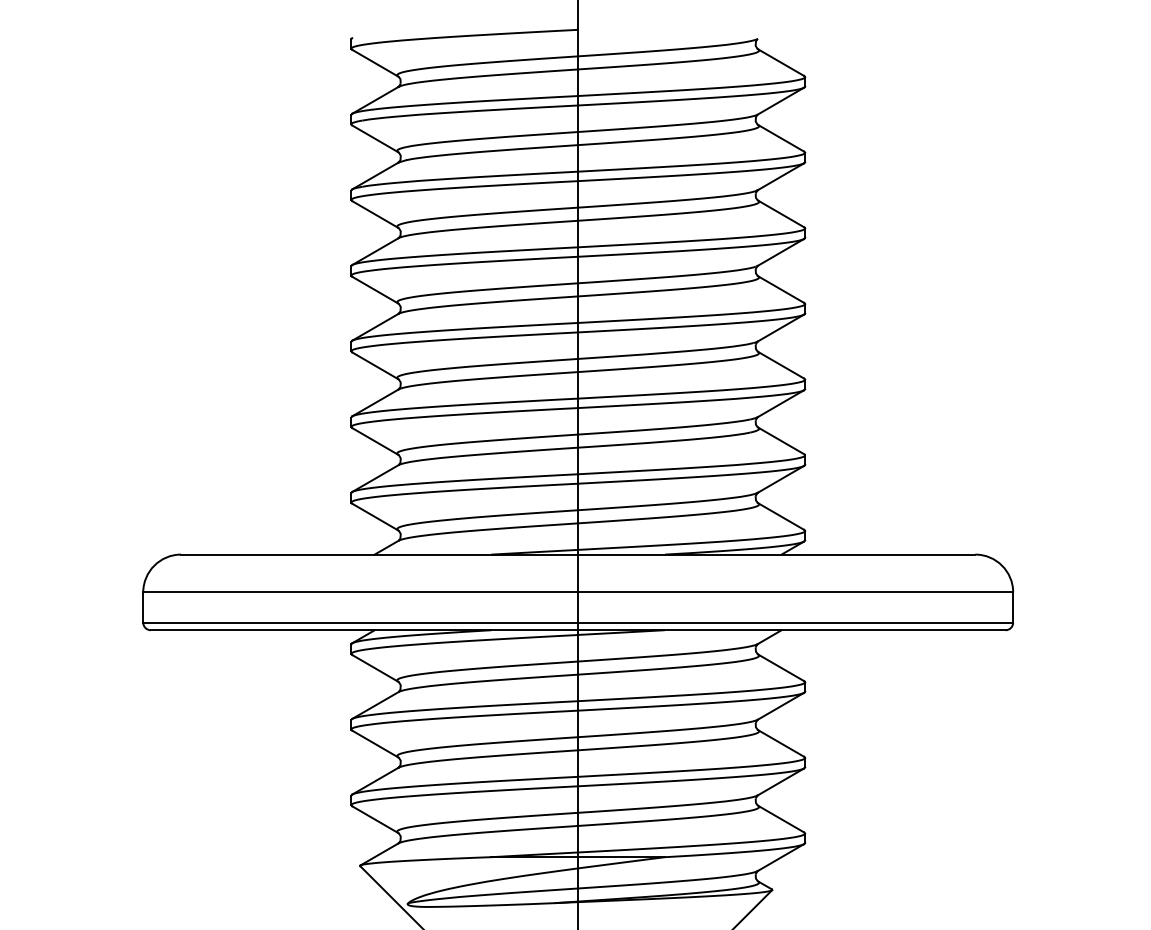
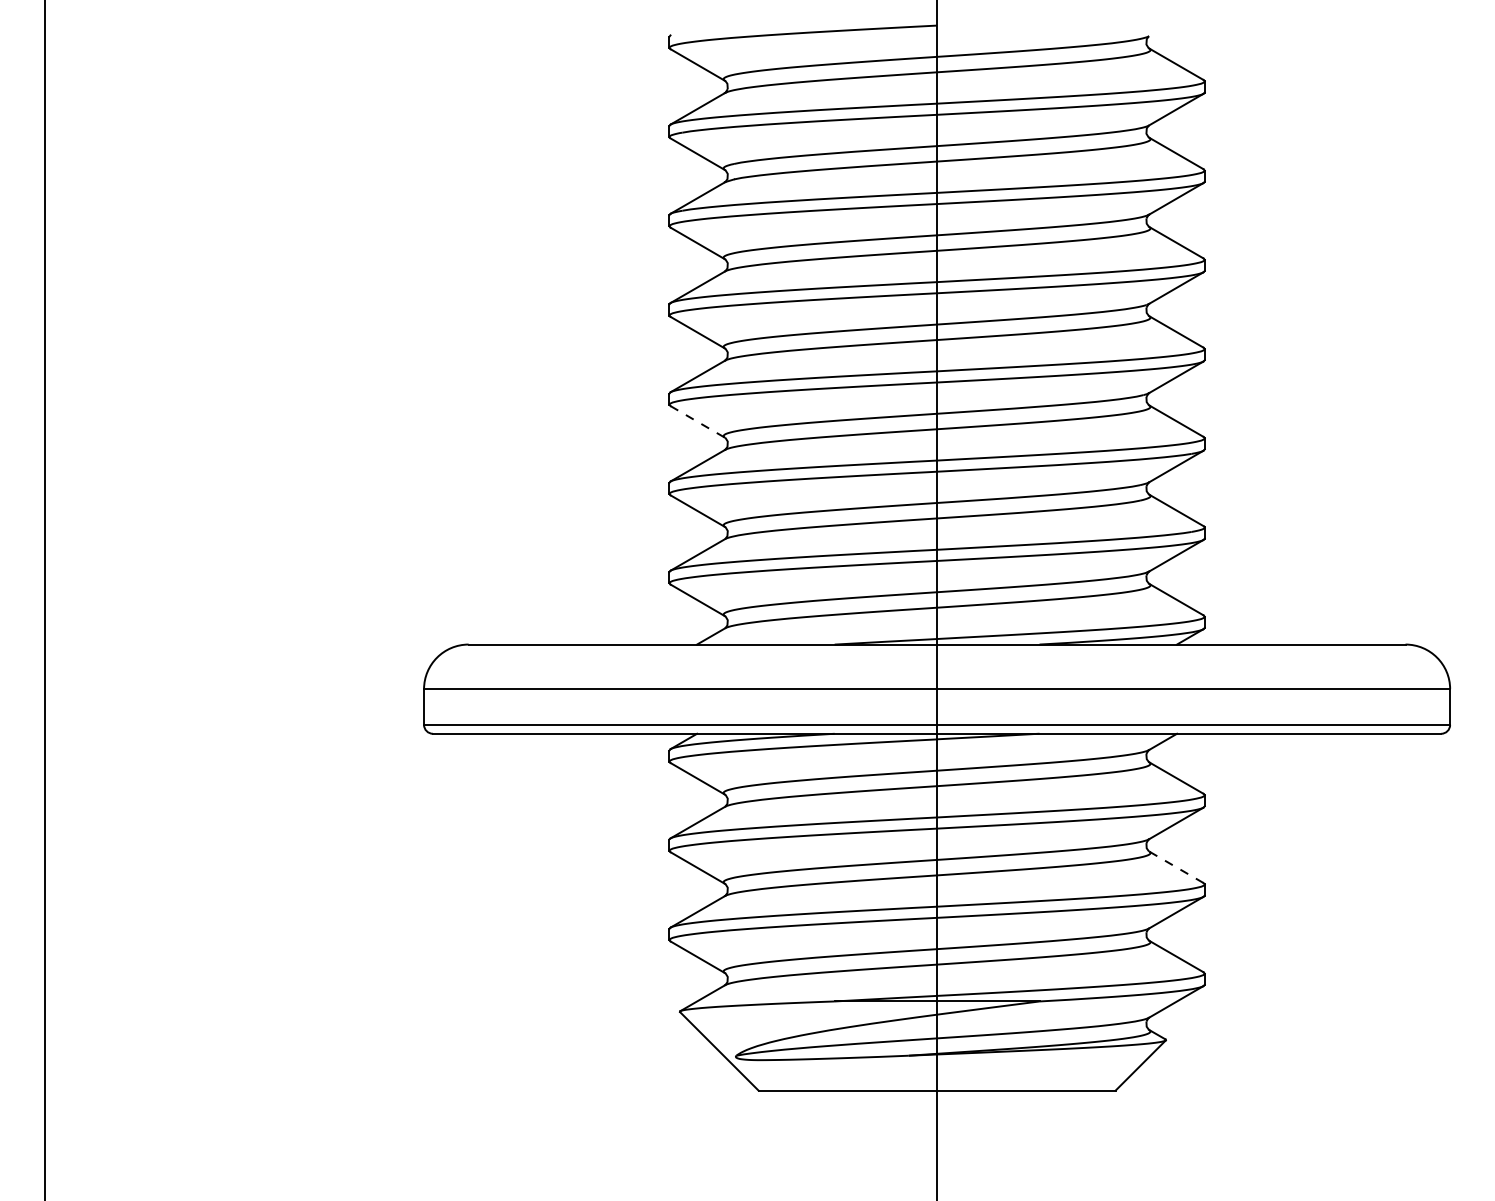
line: (375, 365) -> (697, 421), solid -> dashed
line: (781, 743) -> (1176, 867), solid -> dashed

